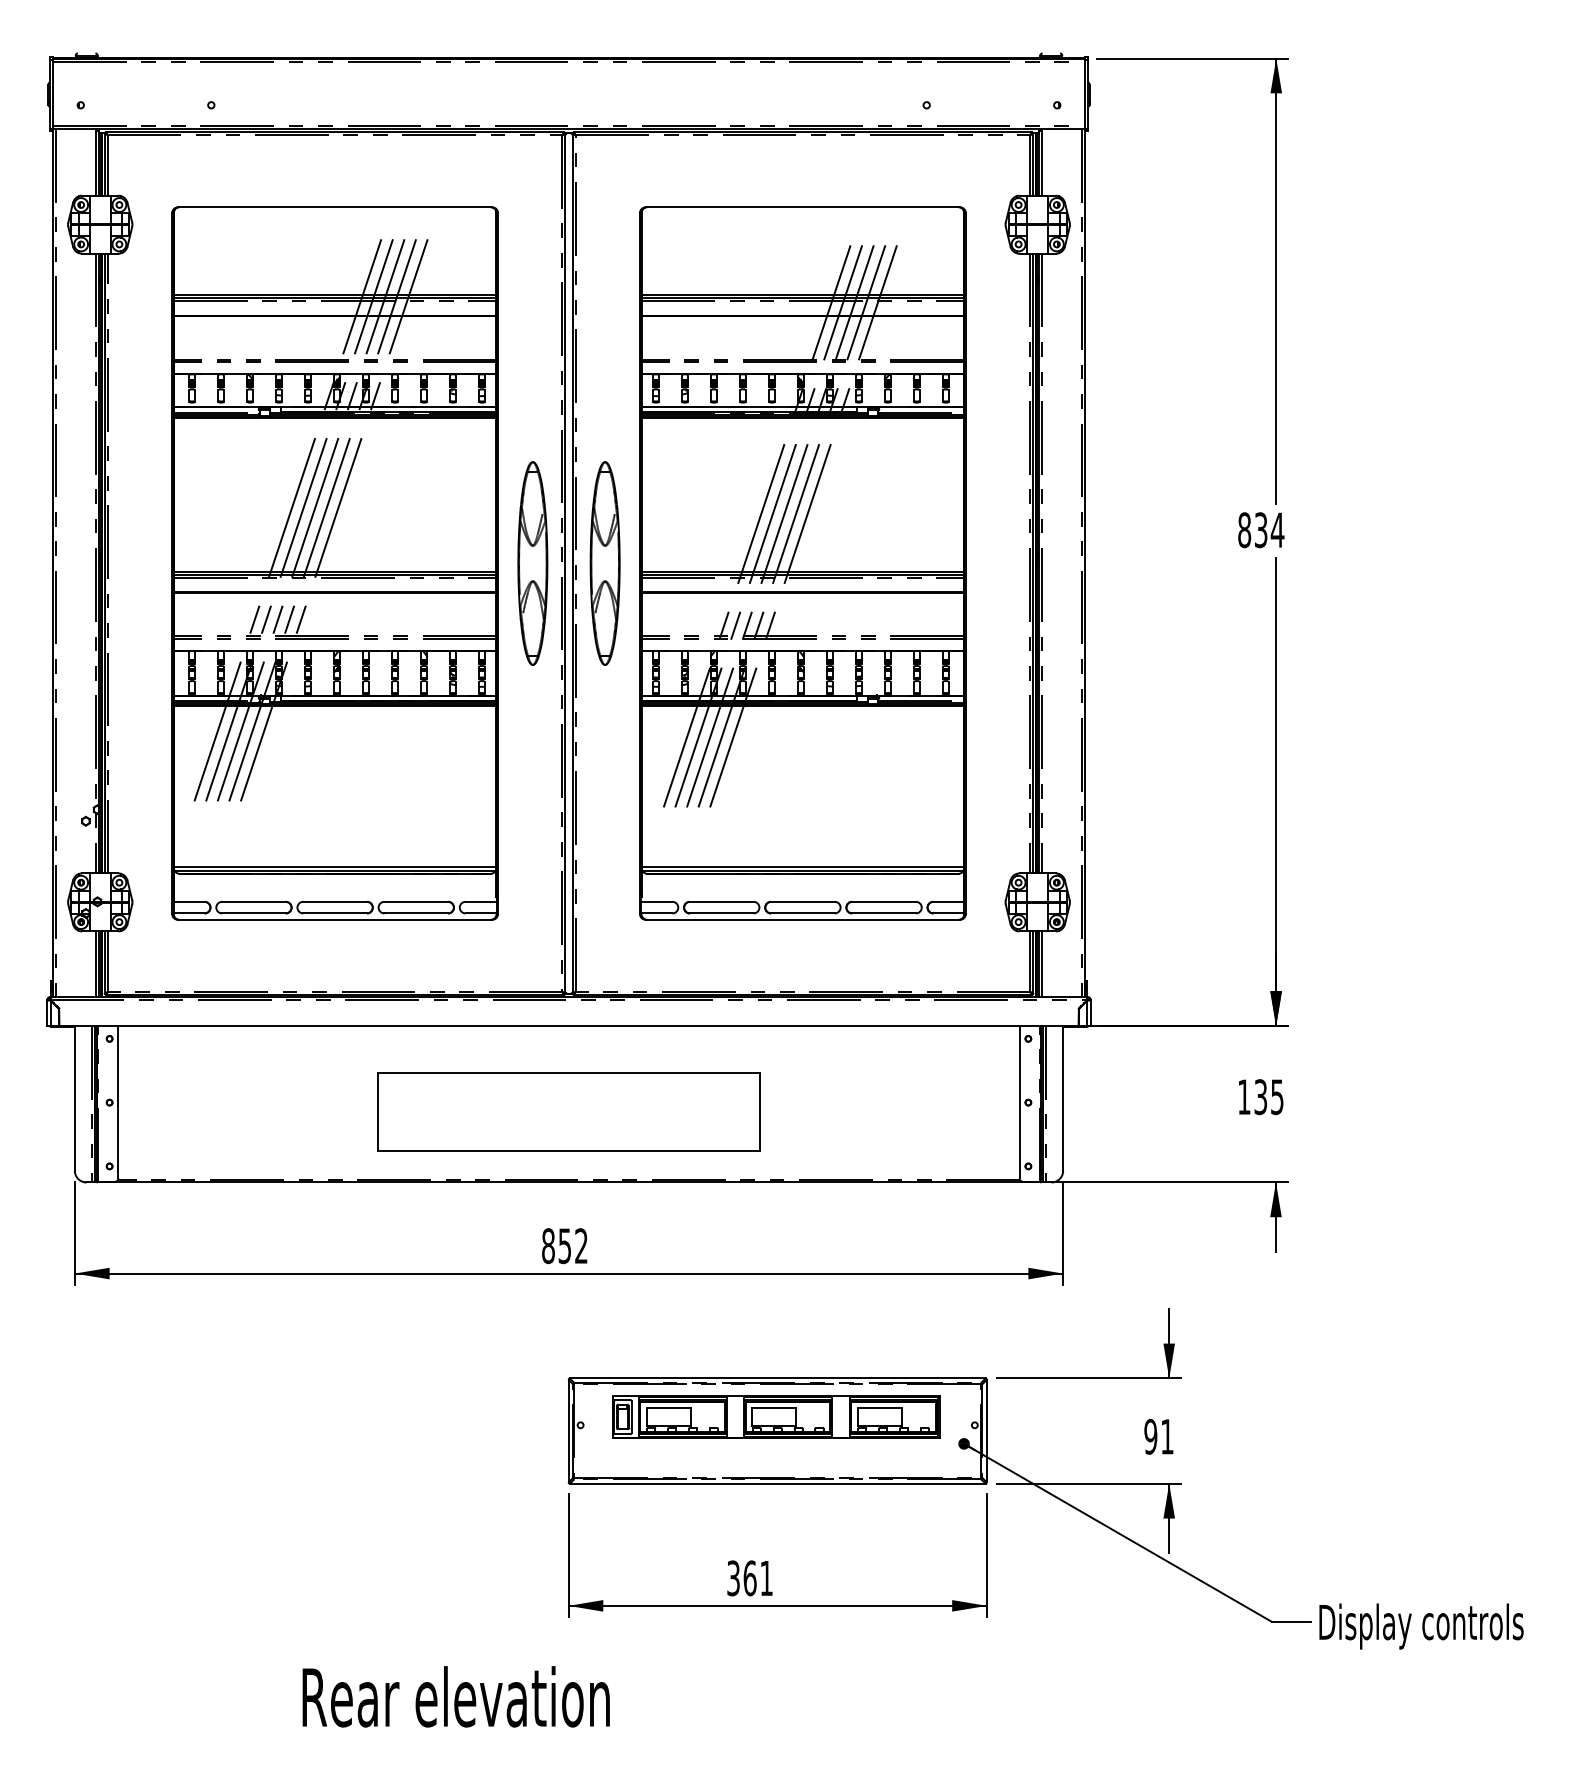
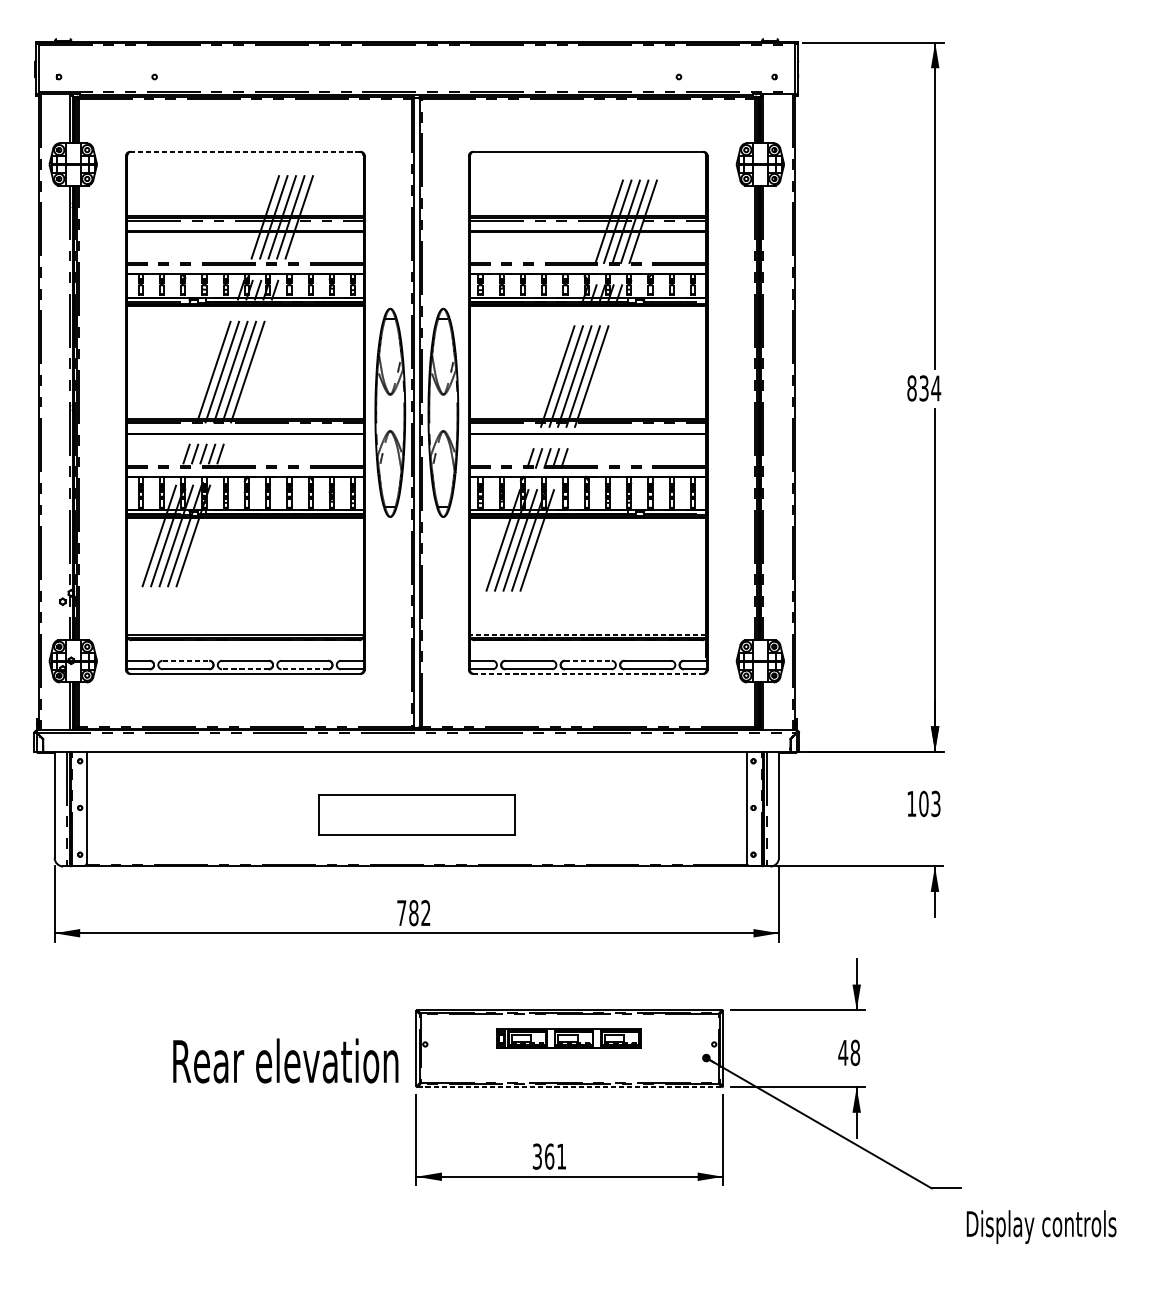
line: (334, 207) -> (244, 151), solid -> dashed
part: (532, 563) -> (390, 412), size x1.4
part: (604, 563) -> (442, 412), size x1.4
line: (802, 866) -> (587, 634), solid -> dashed
line: (253, 901) -> (185, 660), solid -> dashed
line: (802, 901) -> (587, 660), solid -> dashed
line: (335, 913) -> (245, 669), solid -> dashed
line: (416, 913) -> (305, 669), solid -> dashed
line: (803, 919) -> (588, 673), solid -> dashed
text: (1268, 1097) -> (929, 804), 135 -> 103
part: (568, 1111) -> (416, 814), size x0.7
text: (556, 1246) -> (407, 913), 852 -> 782
part: (776, 1416) -> (568, 1038), size x0.6
text: (1158, 1436) -> (848, 1052), 91 -> 48
line: (777, 1483) -> (569, 1087), solid -> dashed
text: (1421, 1626) -> (1041, 1227), moved
text: (455, 1696) -> (285, 1060), moved

